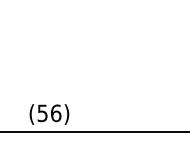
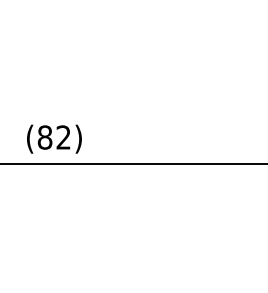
text: (49, 113) -> (54, 137), (56) -> (82)

